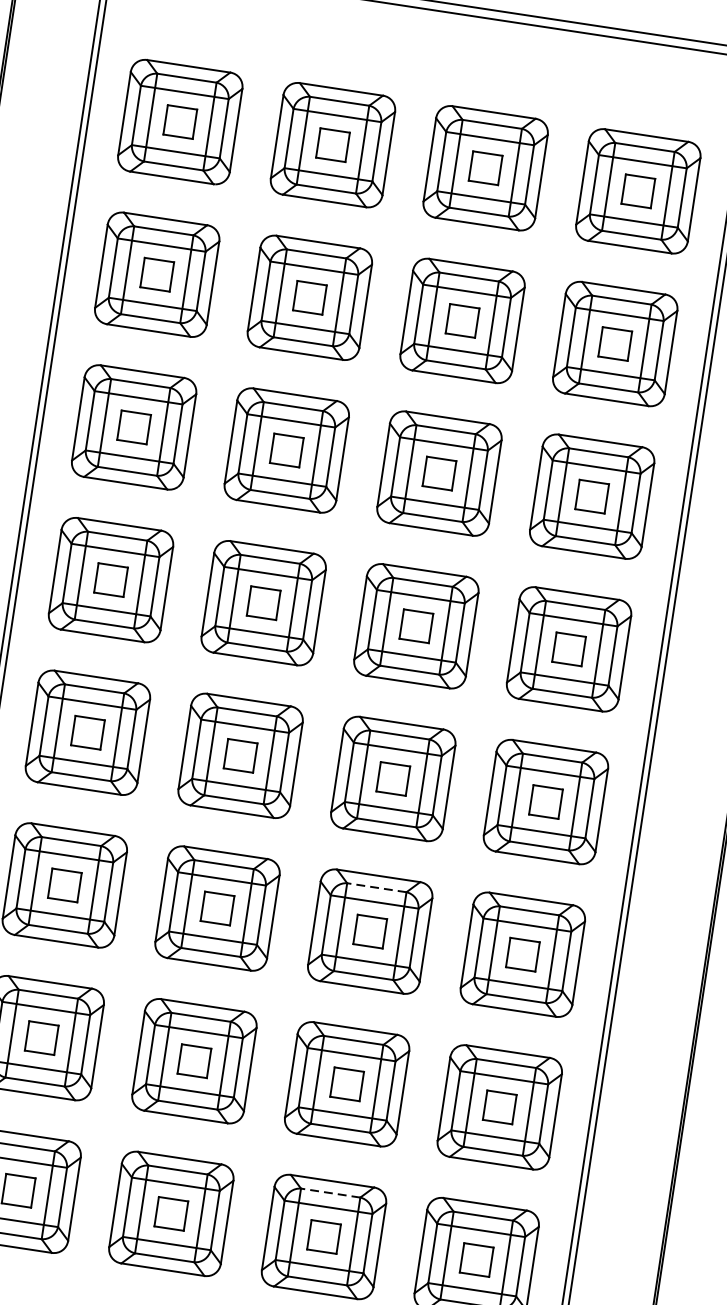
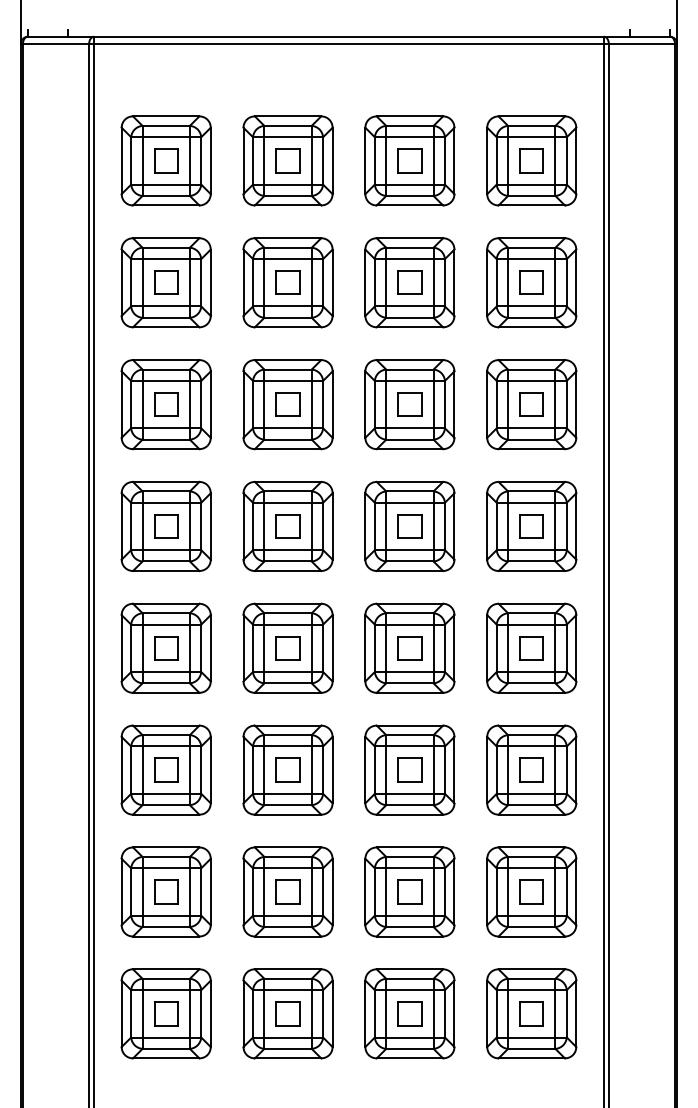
line: (376, 888) -> (409, 735), dashed -> solid
line: (330, 1192) -> (409, 978), dashed -> solid

